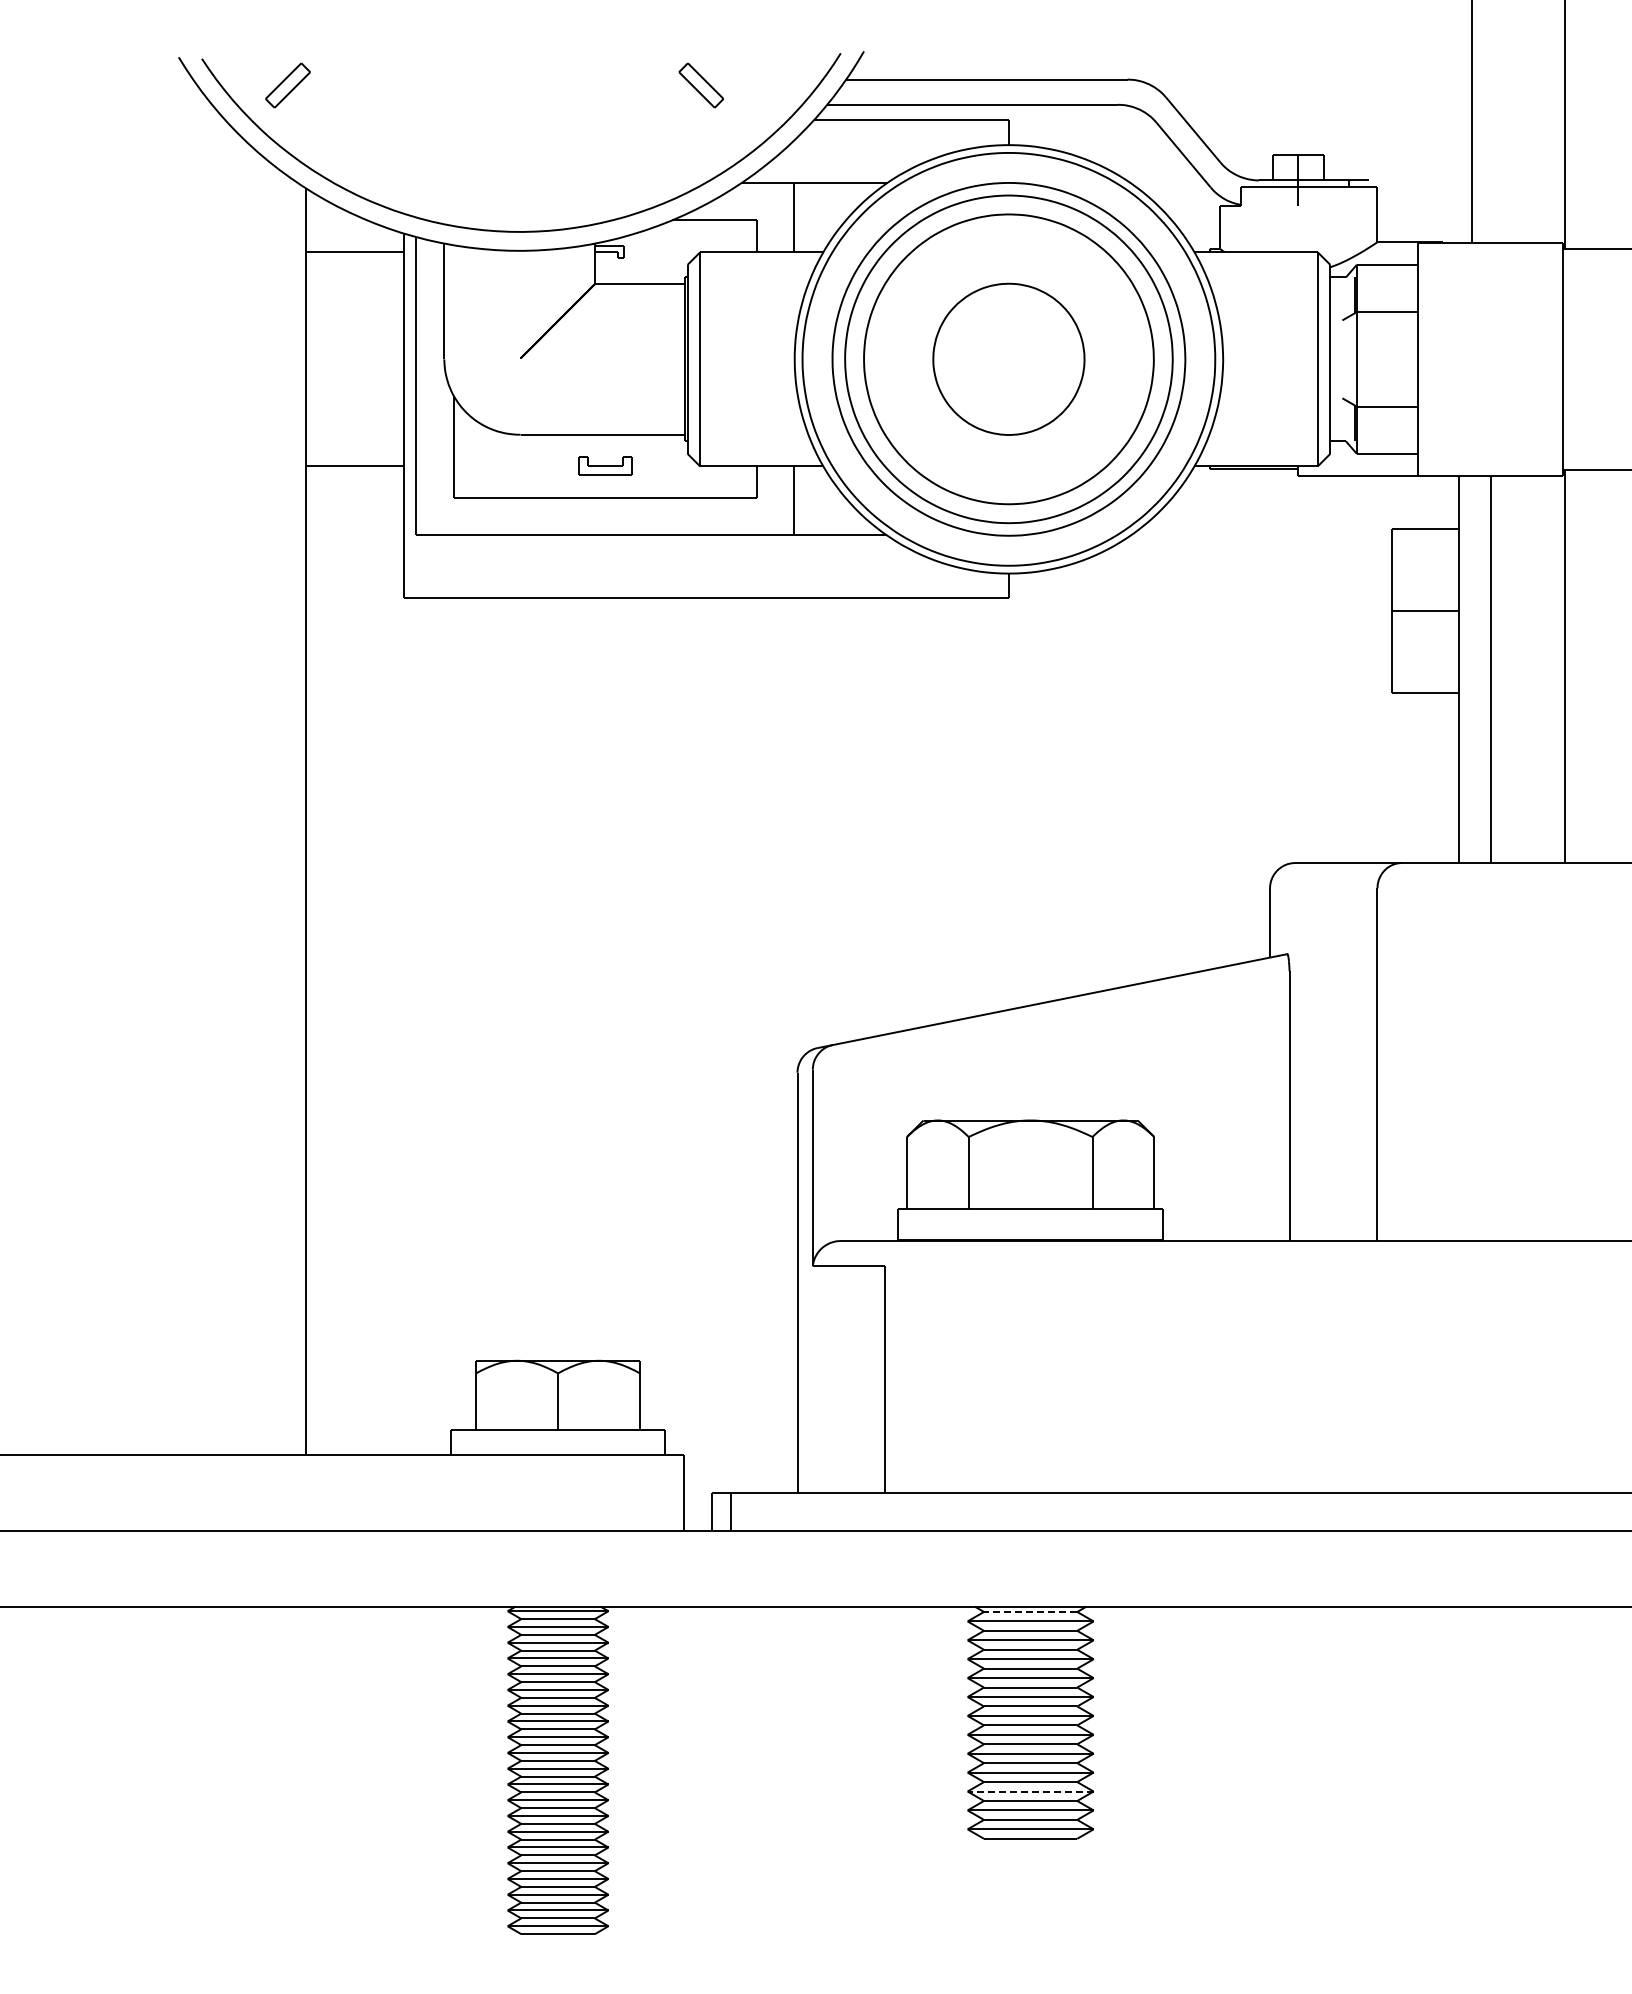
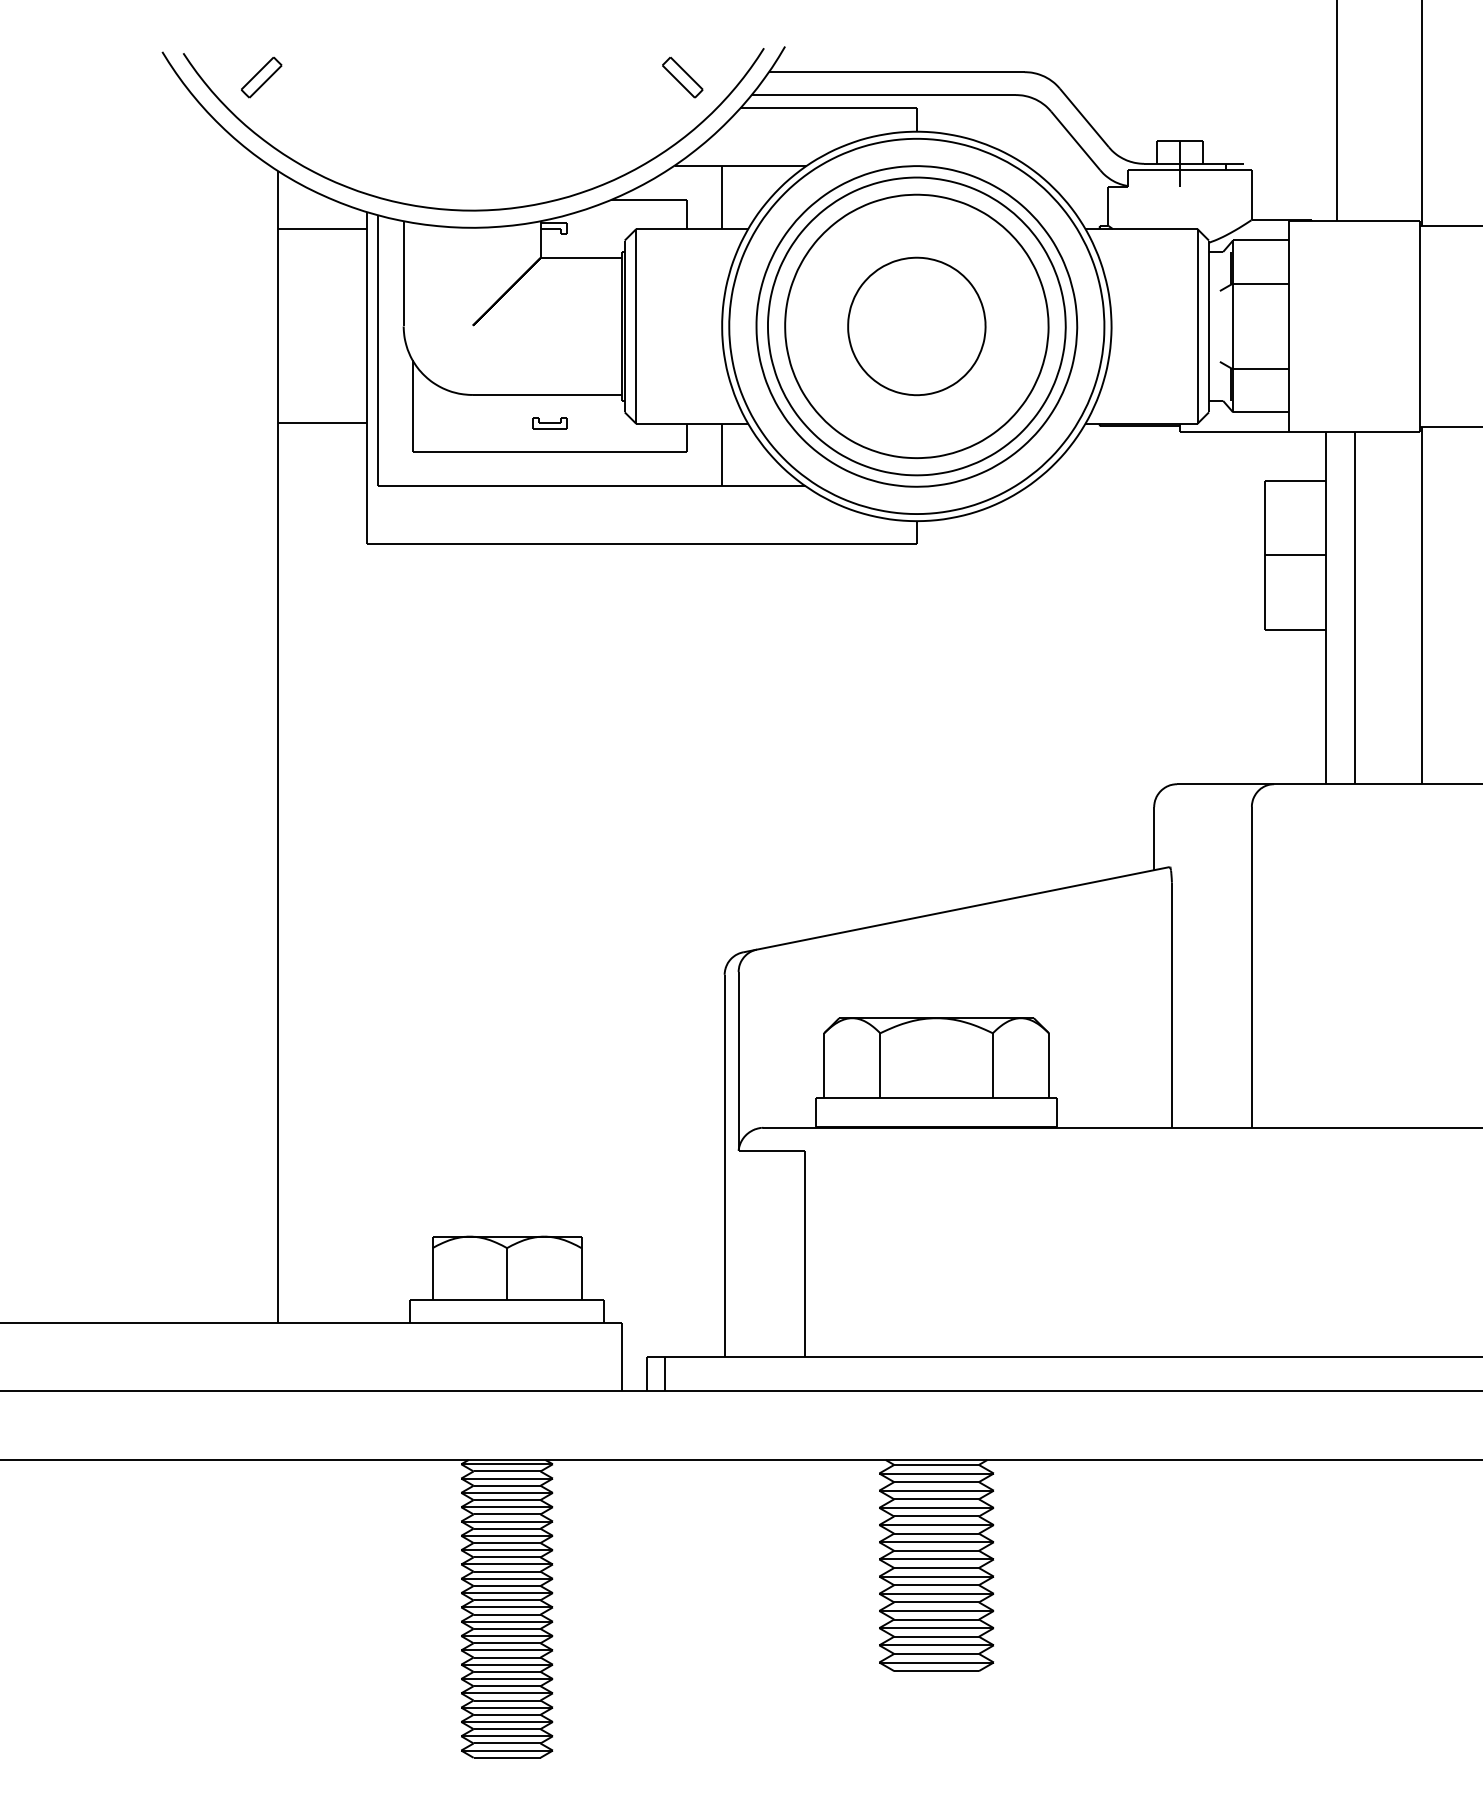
part: (700, 85) -> (681, 77), moved
part: (604, 465) -> (549, 422), size x0.71
line: (1030, 1611) -> (936, 1464), dashed -> solid
line: (1030, 1791) -> (936, 1628), dashed -> solid

